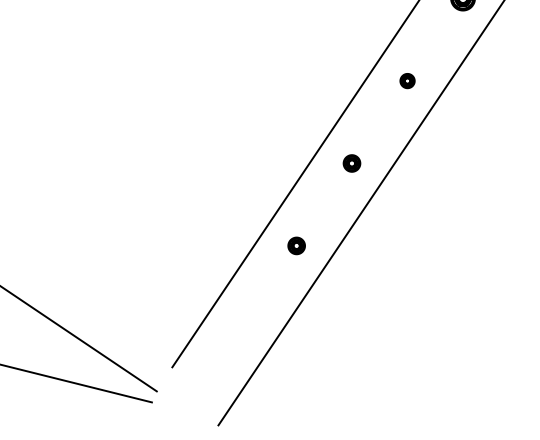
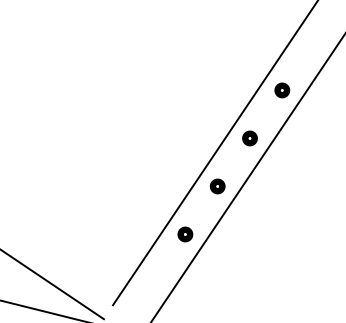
part: (406, 81) -> (249, 138), size x1.67
part: (351, 163) -> (217, 186), size x1.43
part: (296, 245) -> (185, 234), size x1.43

